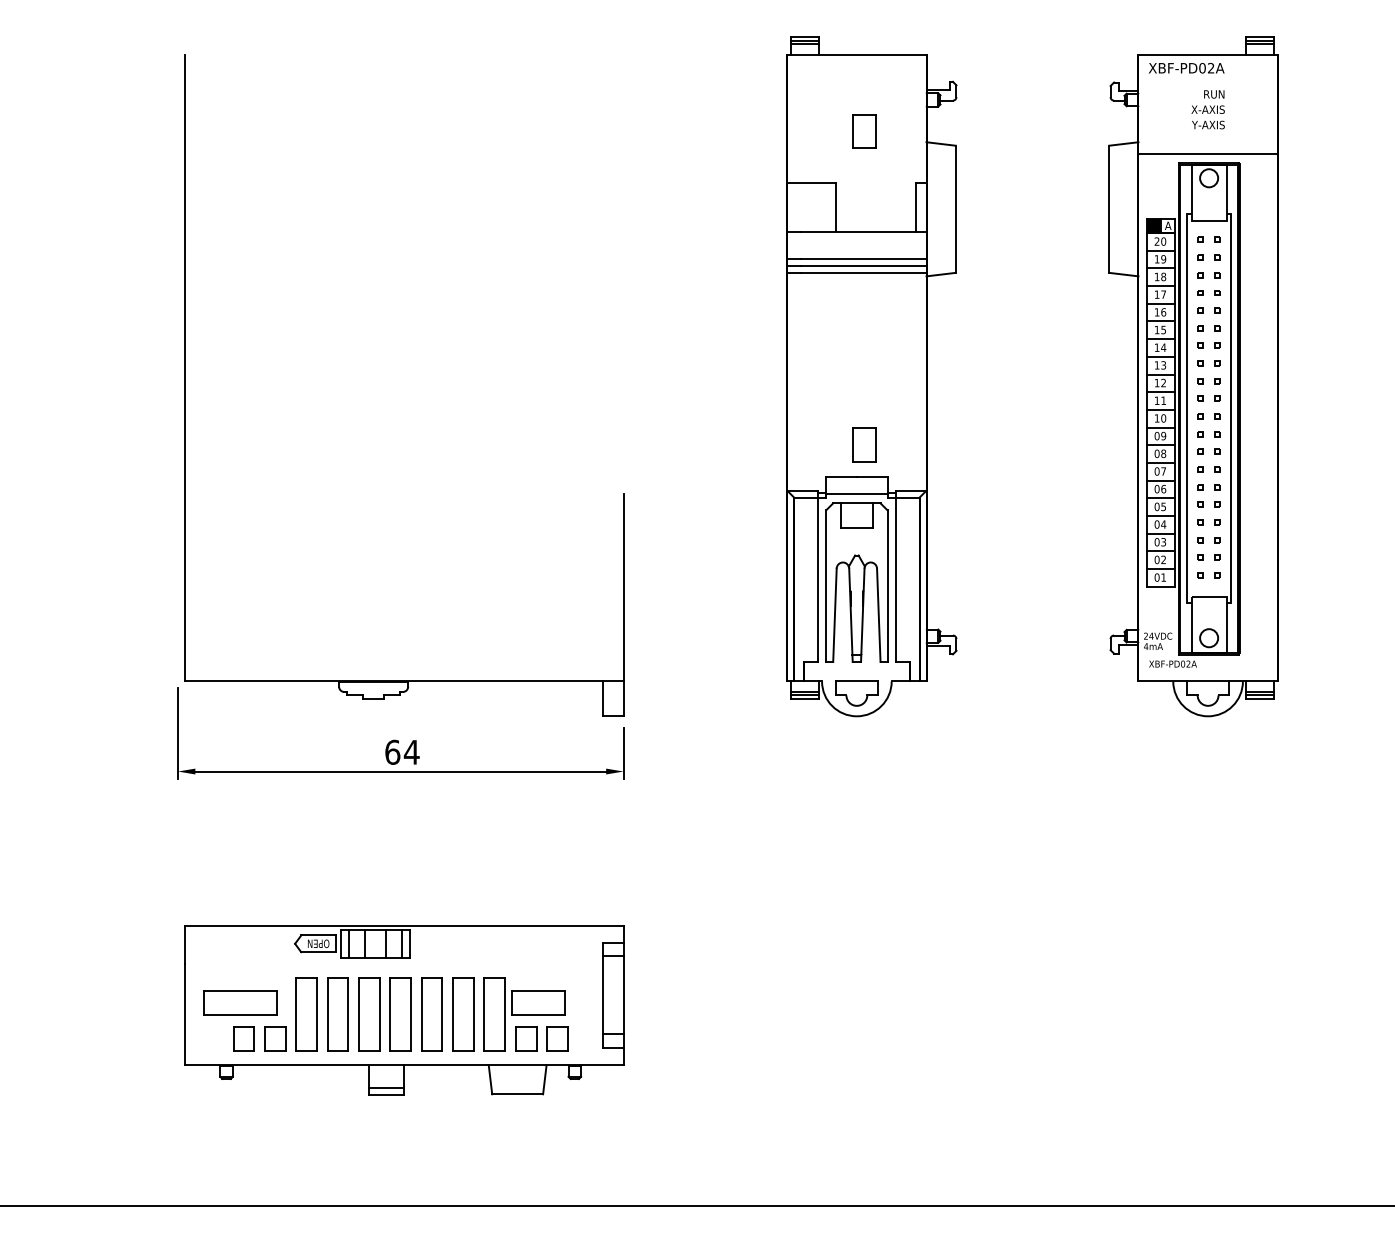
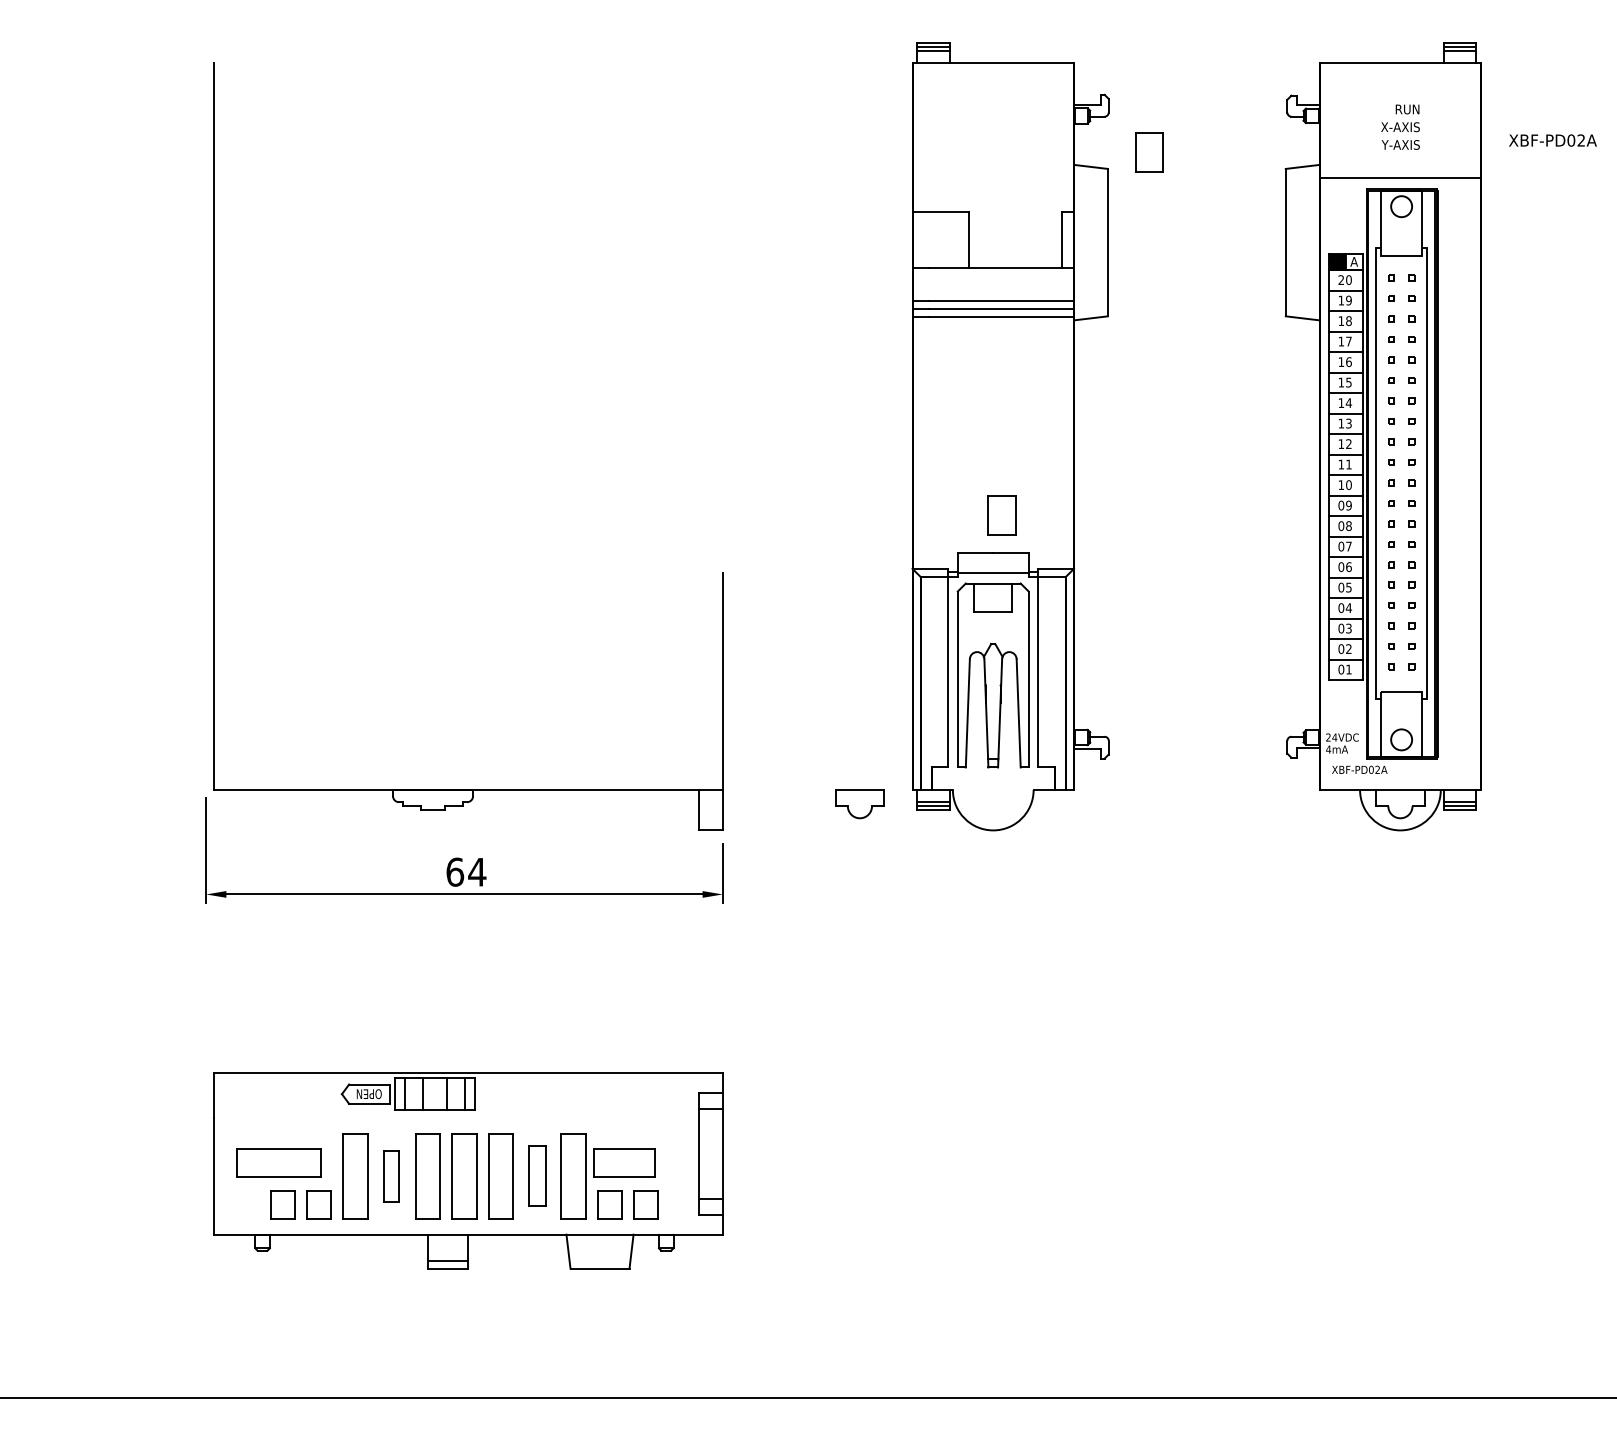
text: (1186, 68) -> (1552, 140), moved
part: (864, 131) -> (1149, 152), moved
part: (856, 693) -> (859, 803), moved
part: (337, 1014) -> (391, 1176), size x0.6
part: (463, 1014) -> (537, 1176), size x0.7

